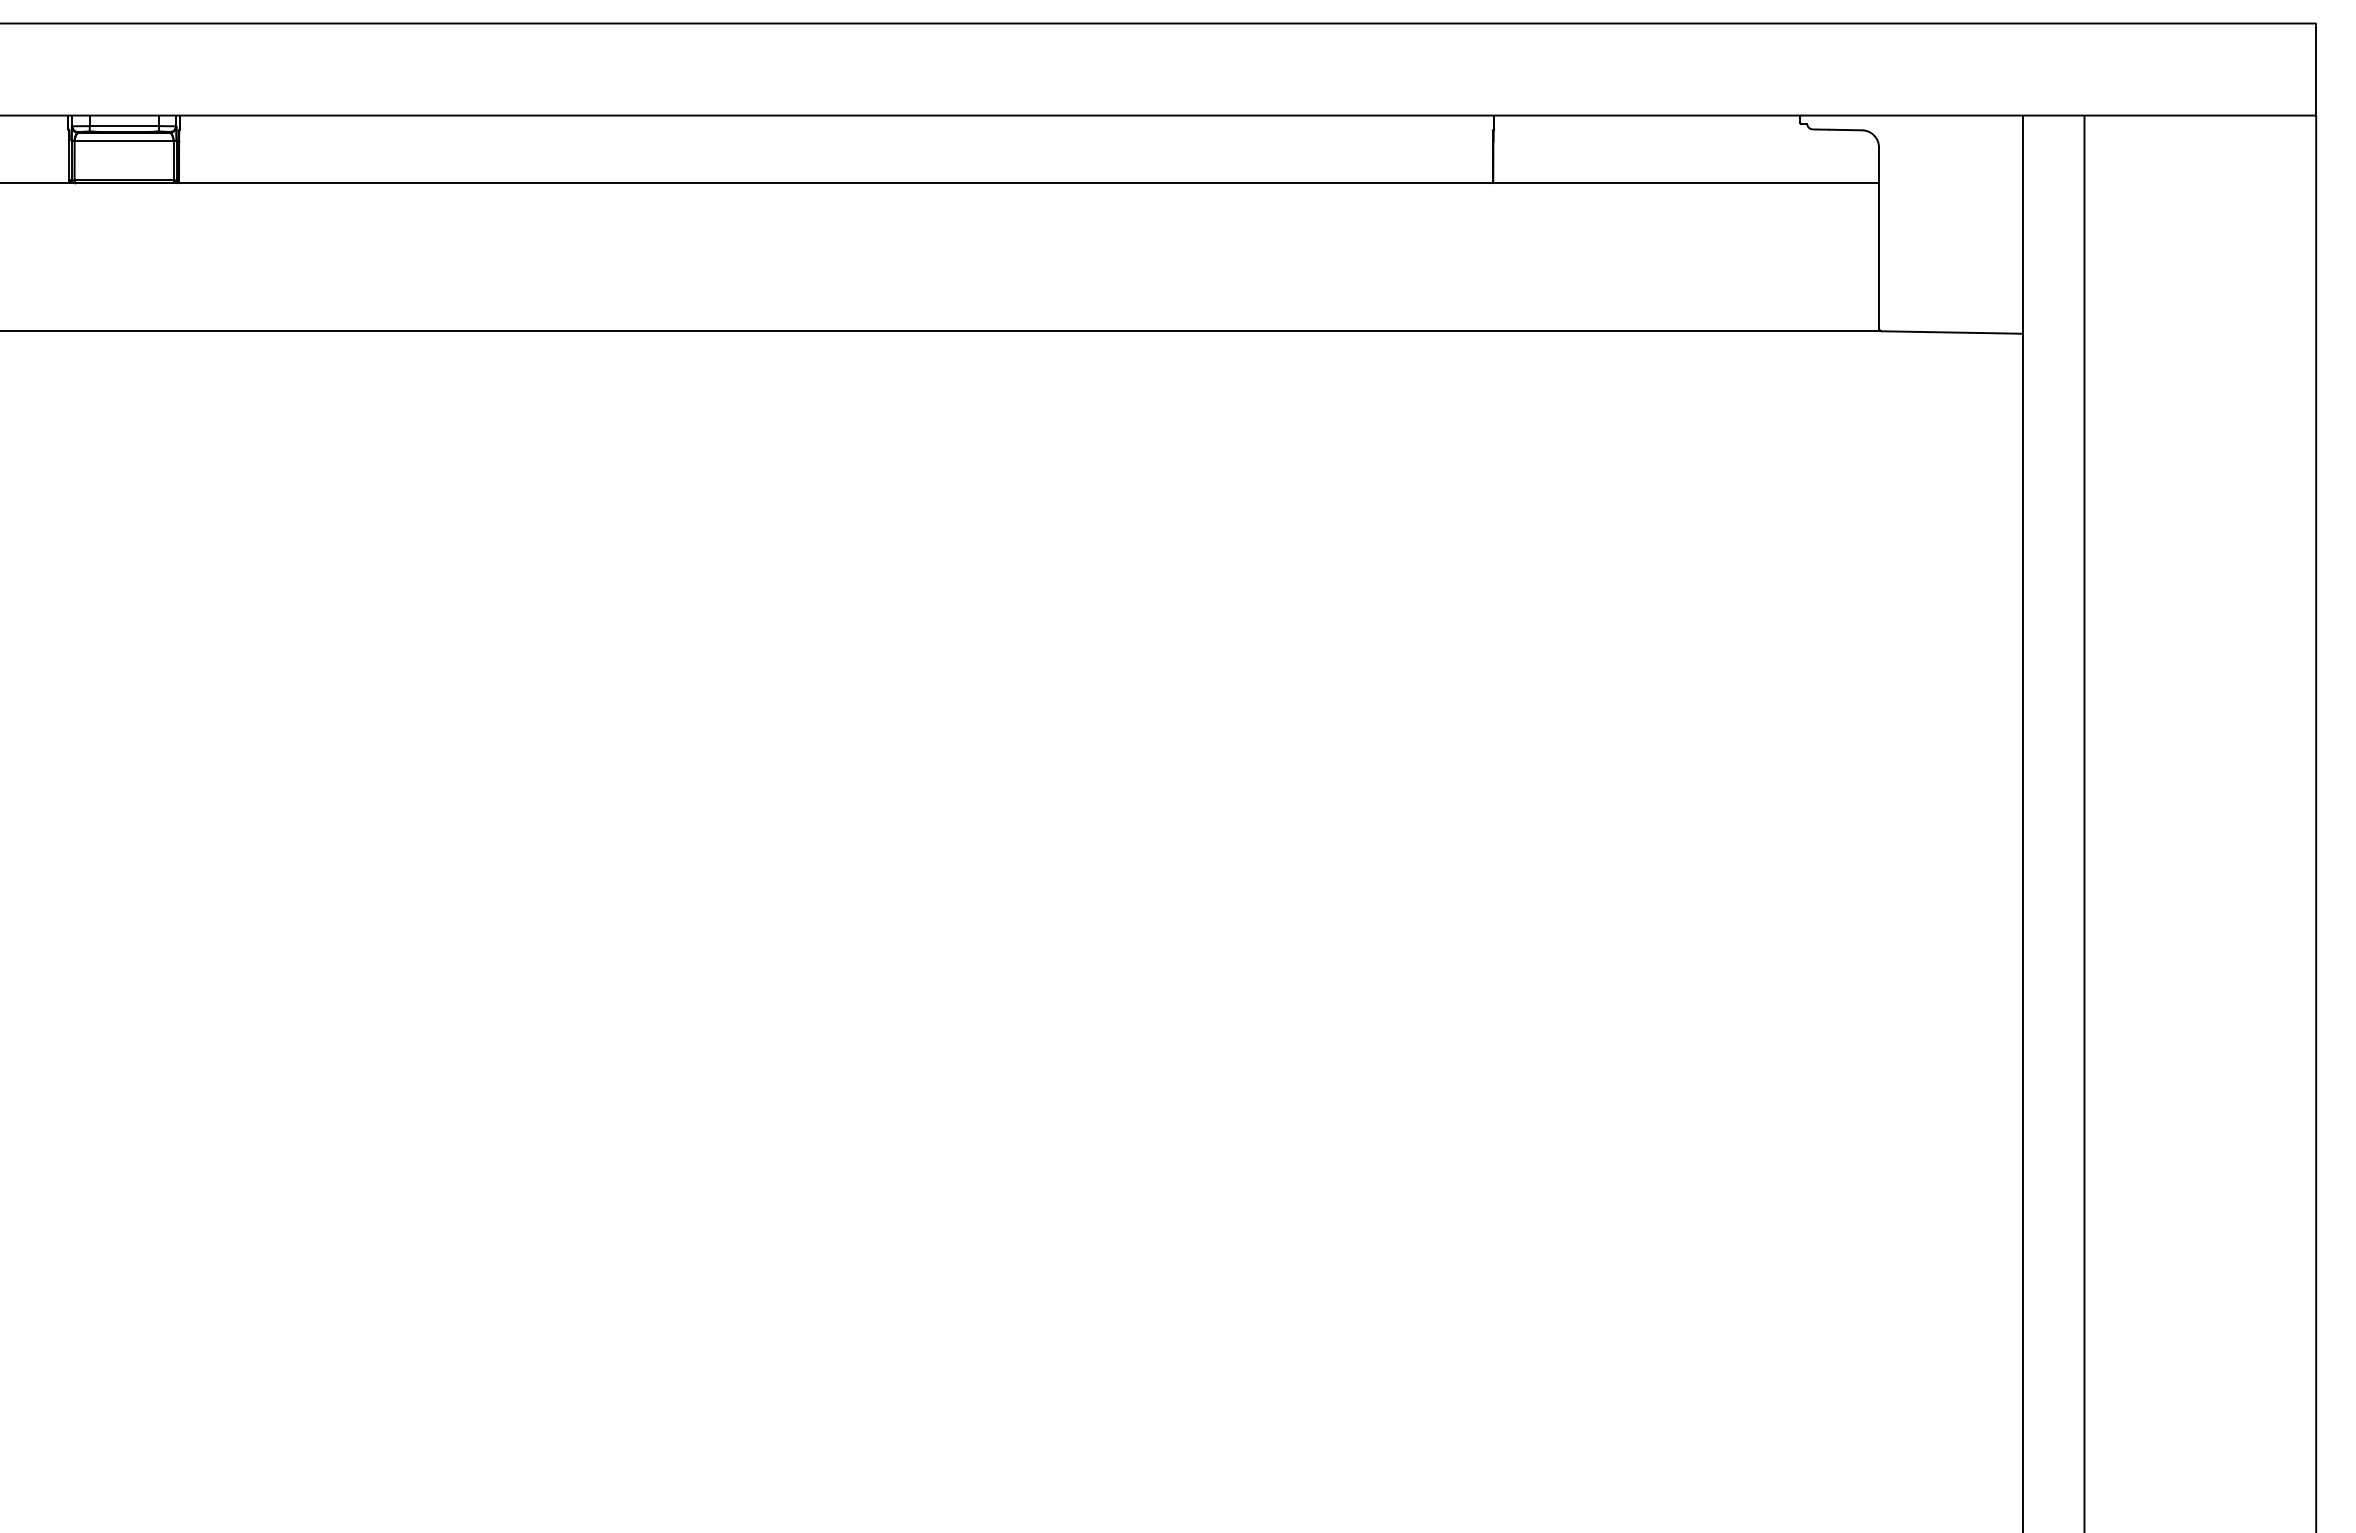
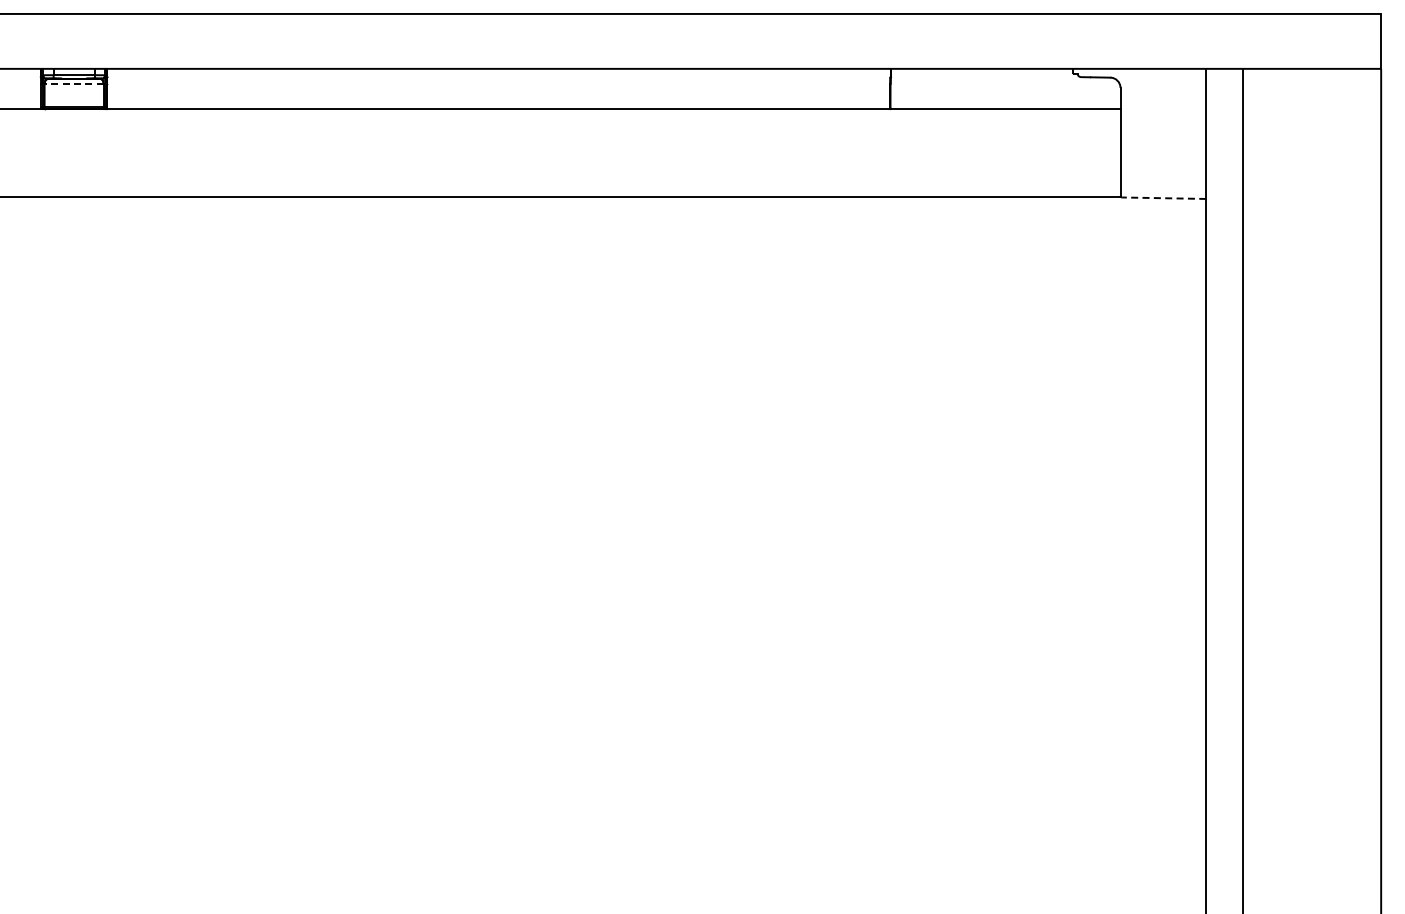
line: (124, 141) -> (74, 84), solid -> dashed
line: (1951, 332) -> (1163, 198), solid -> dashed

